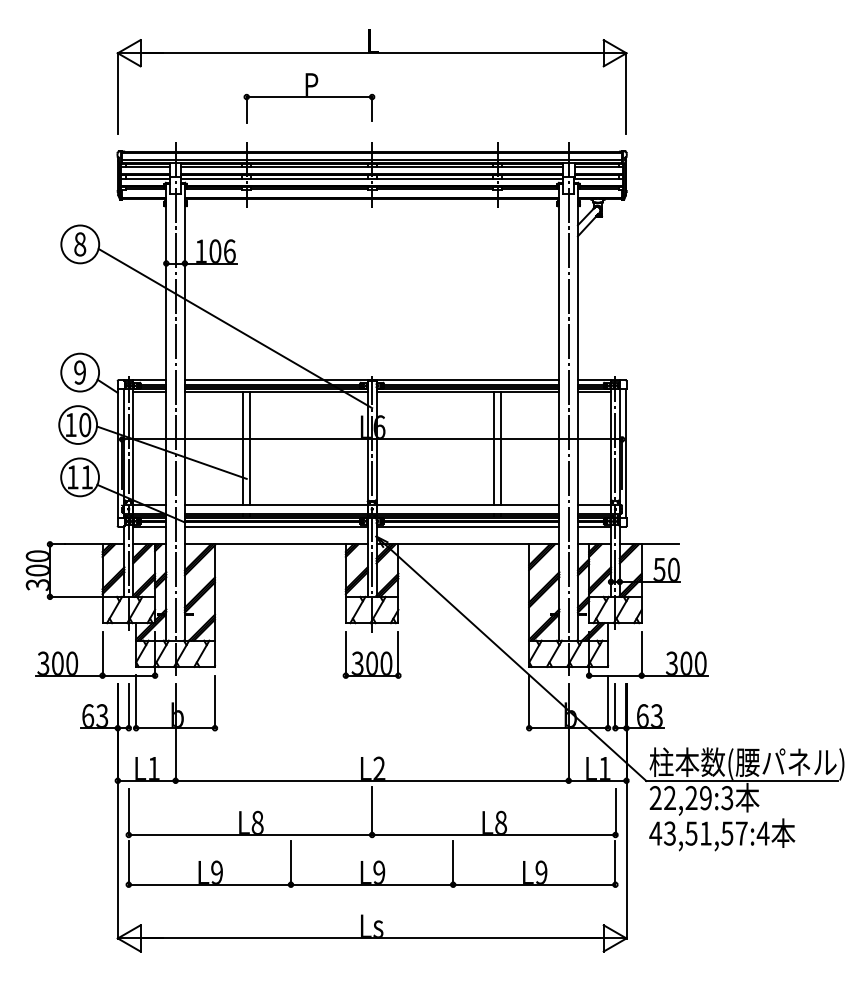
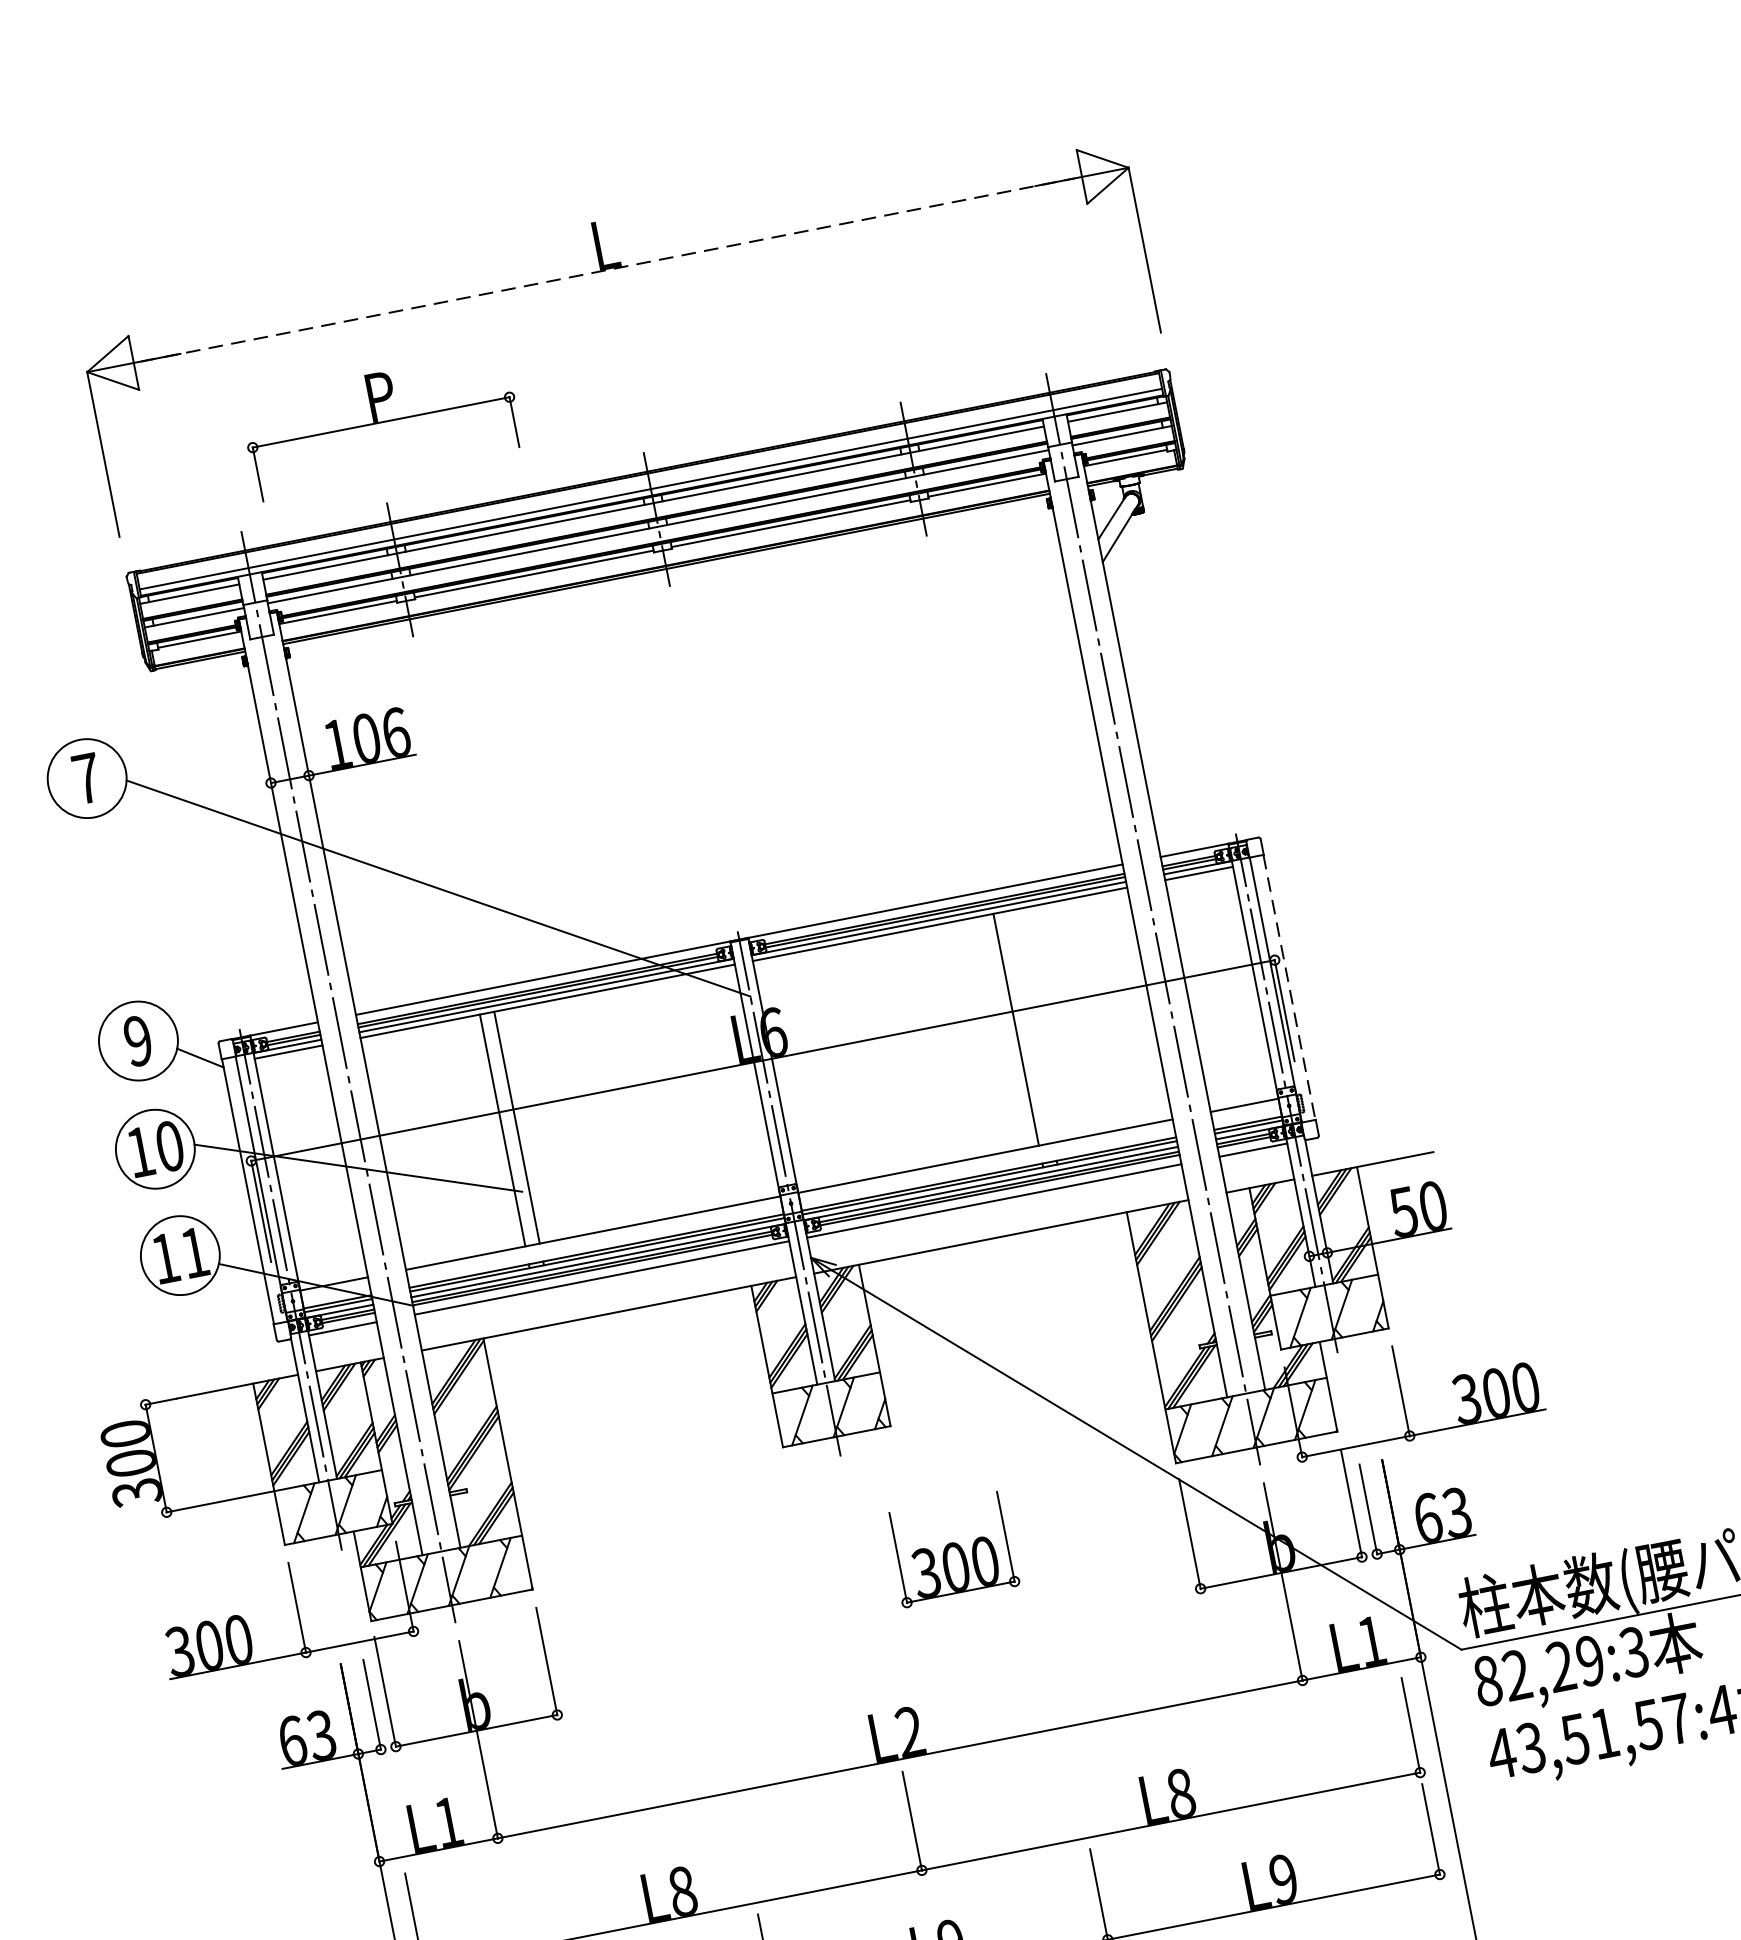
line: (372, 53) -> (608, 270), solid -> dashed
part: (309, 98) -> (381, 425), moved
text: (80, 244) -> (87, 778), 8 -> 7
line: (501, 447) -> (1031, 1025), removed
line: (626, 453) -> (1289, 987), solid -> dashed
part: (371, 654) -> (951, 1548), moved
text: (655, 798) -> (1487, 1681), 22,29:3 -> 82,29:3

